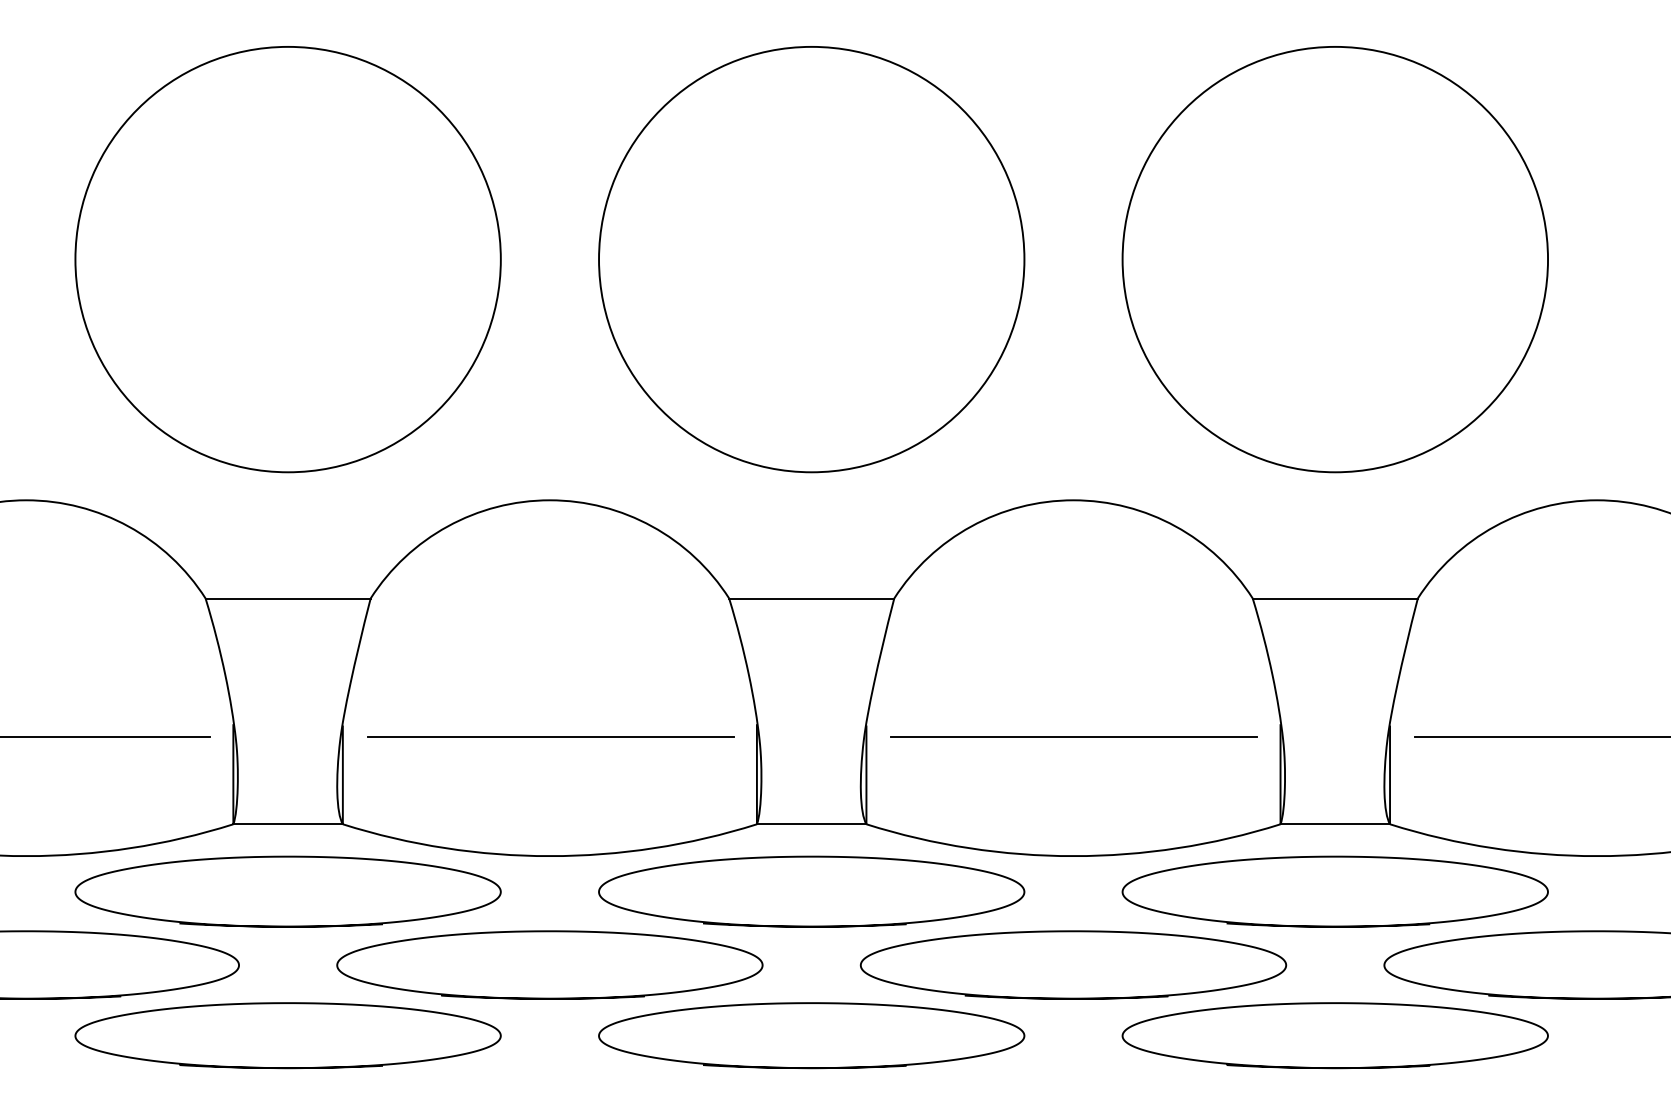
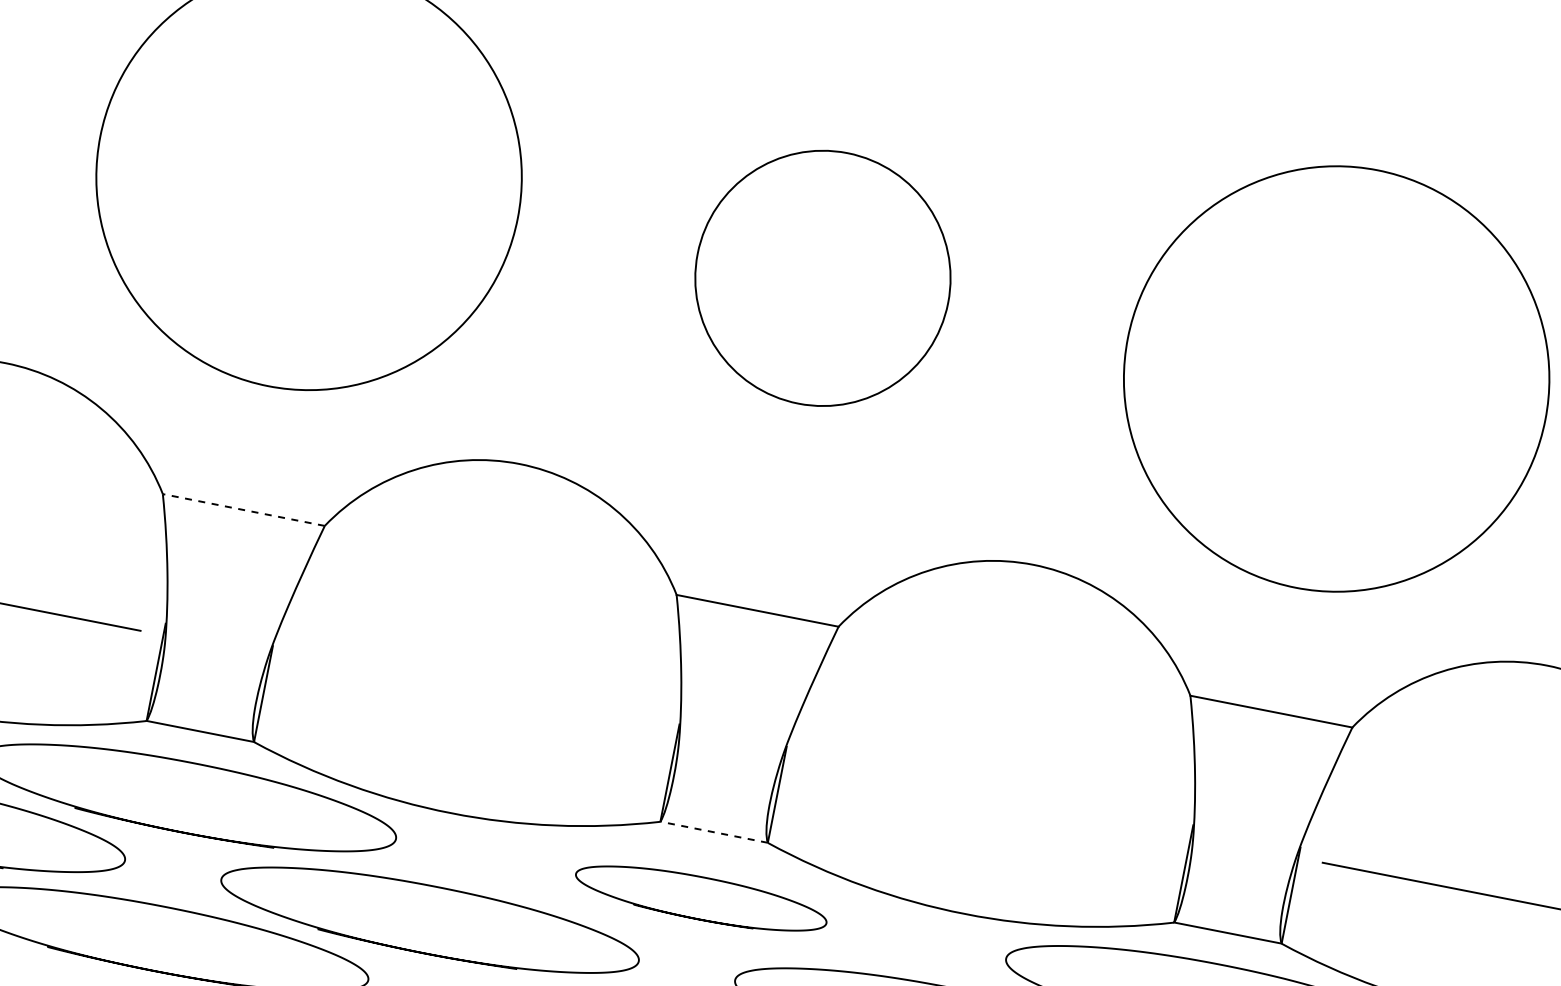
circle: (811, 259) -> (822, 278), size x0.6
line: (288, 598) -> (244, 510), solid -> dashed
line: (550, 736) -> (474, 695), removed
line: (1074, 736) -> (988, 796), removed
line: (811, 824) -> (713, 832), solid -> dashed
part: (811, 891) -> (701, 898), size x0.6

